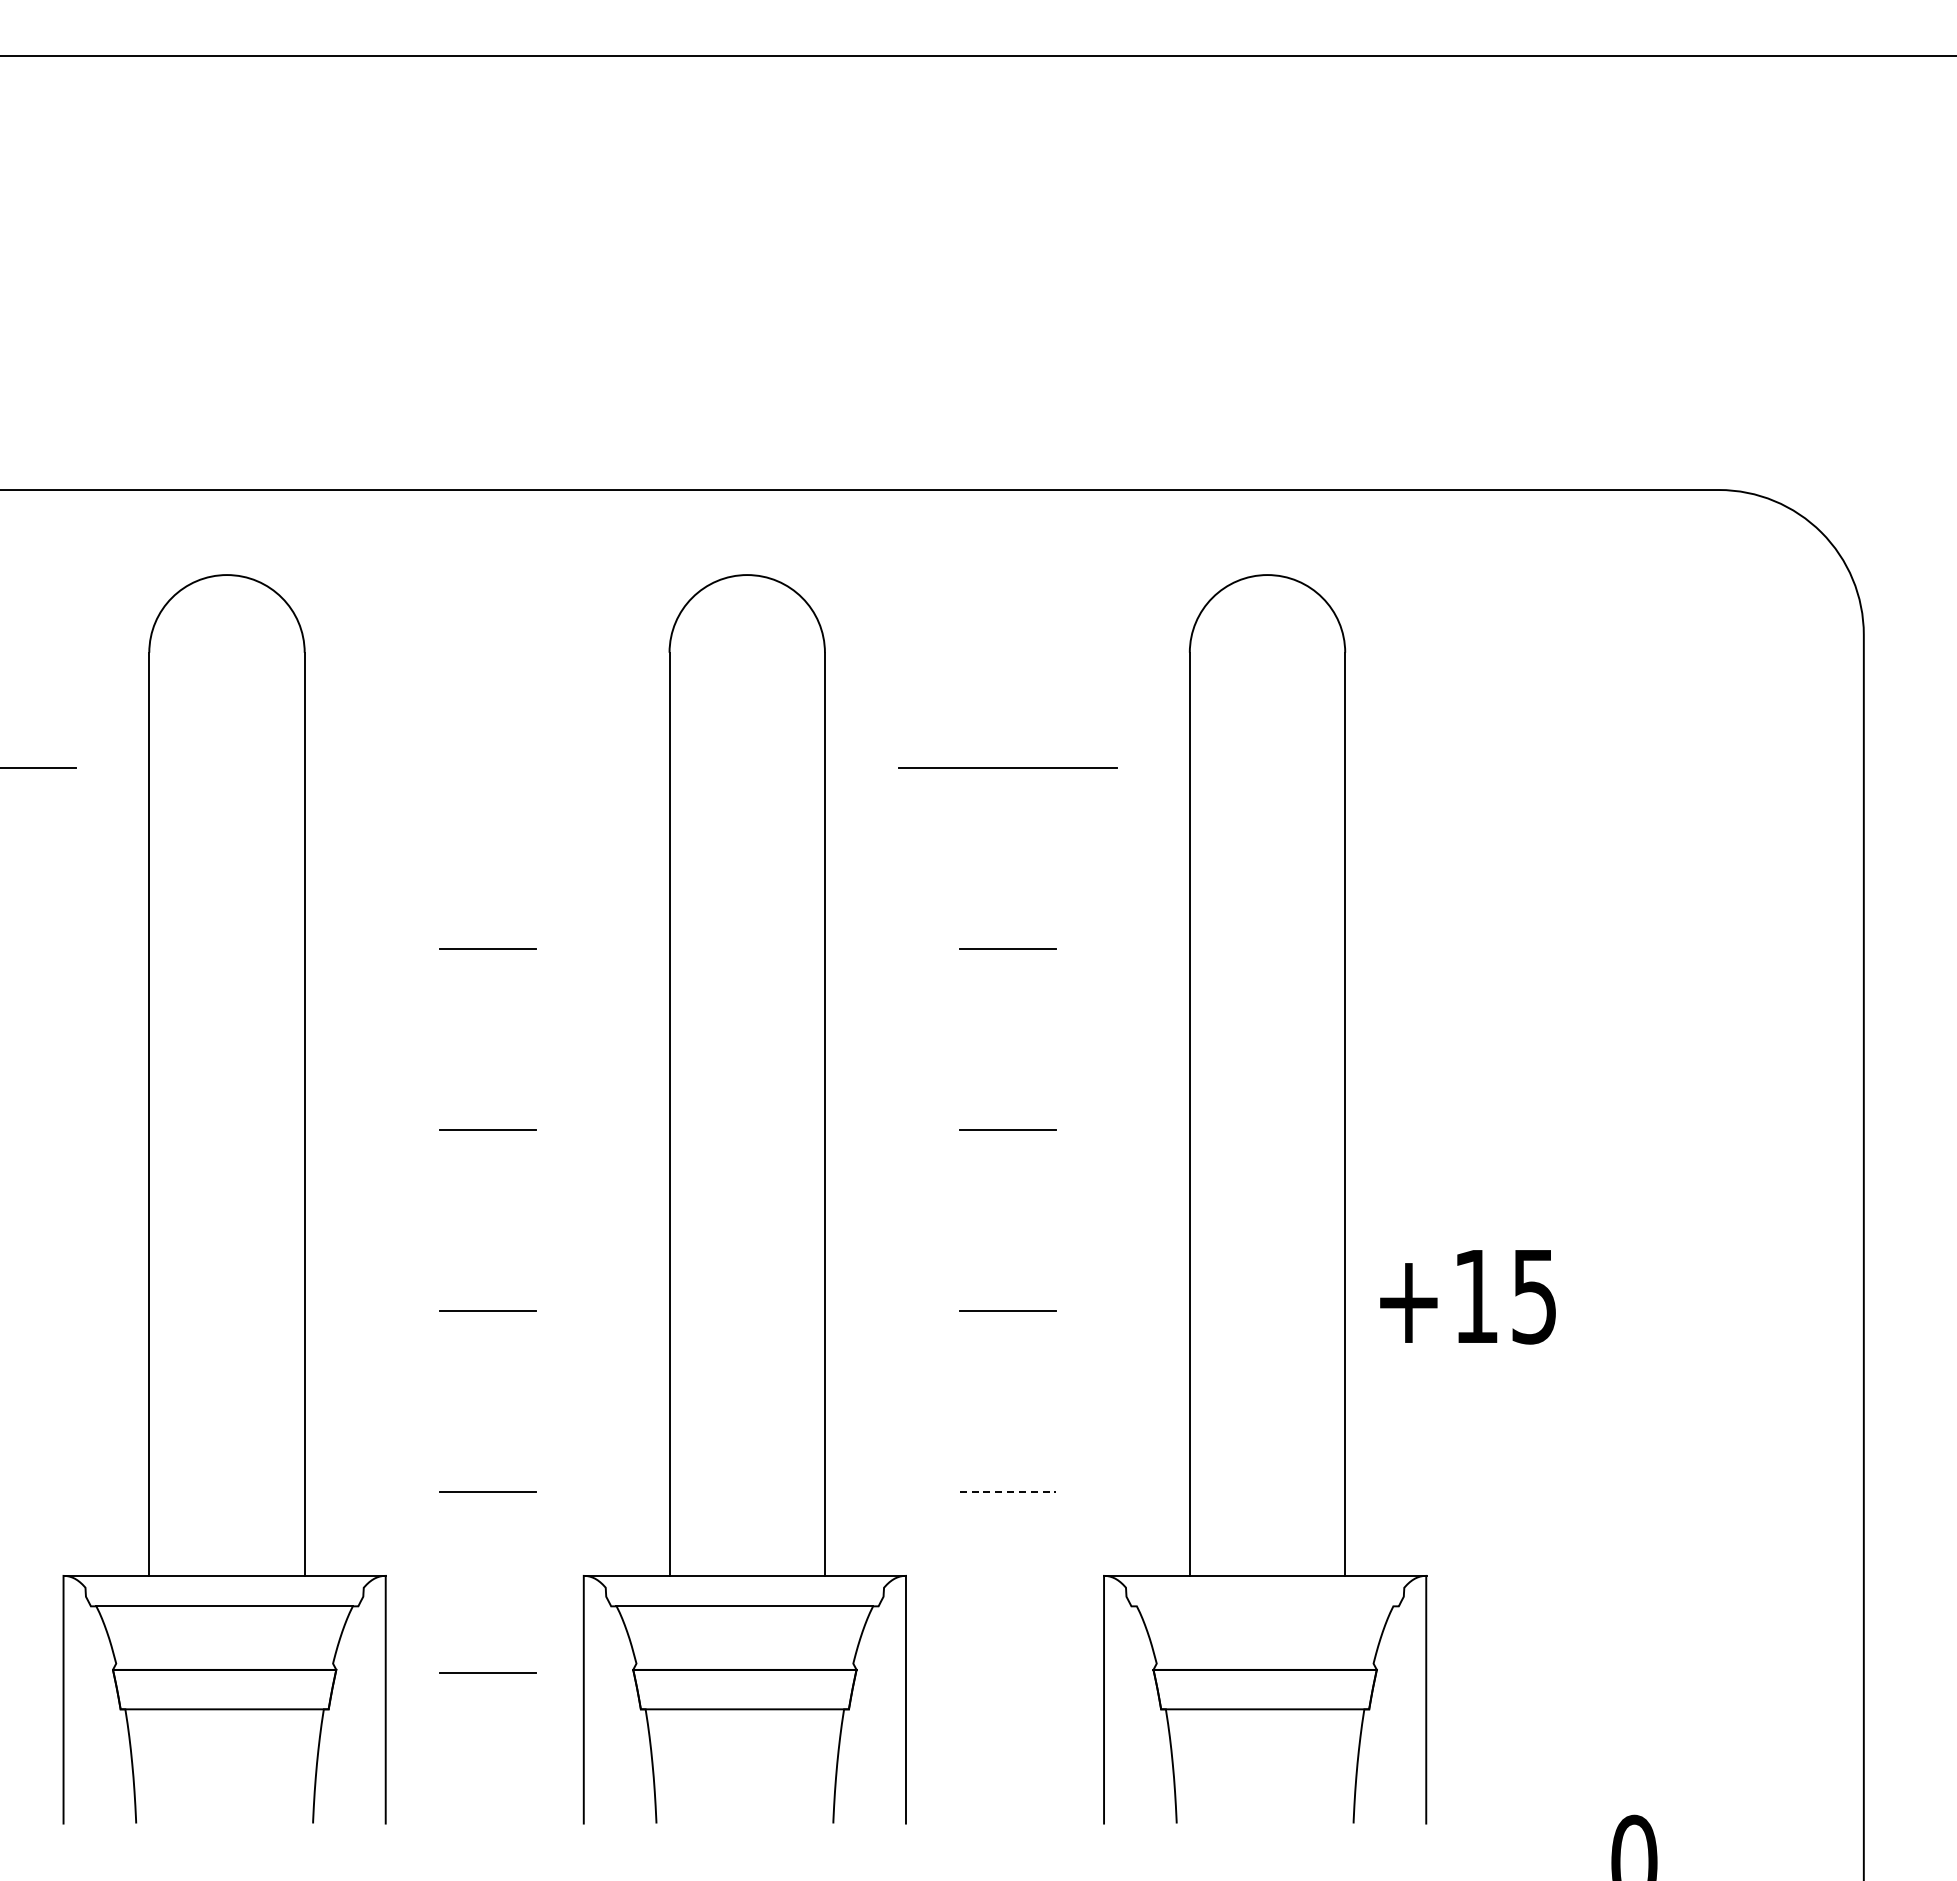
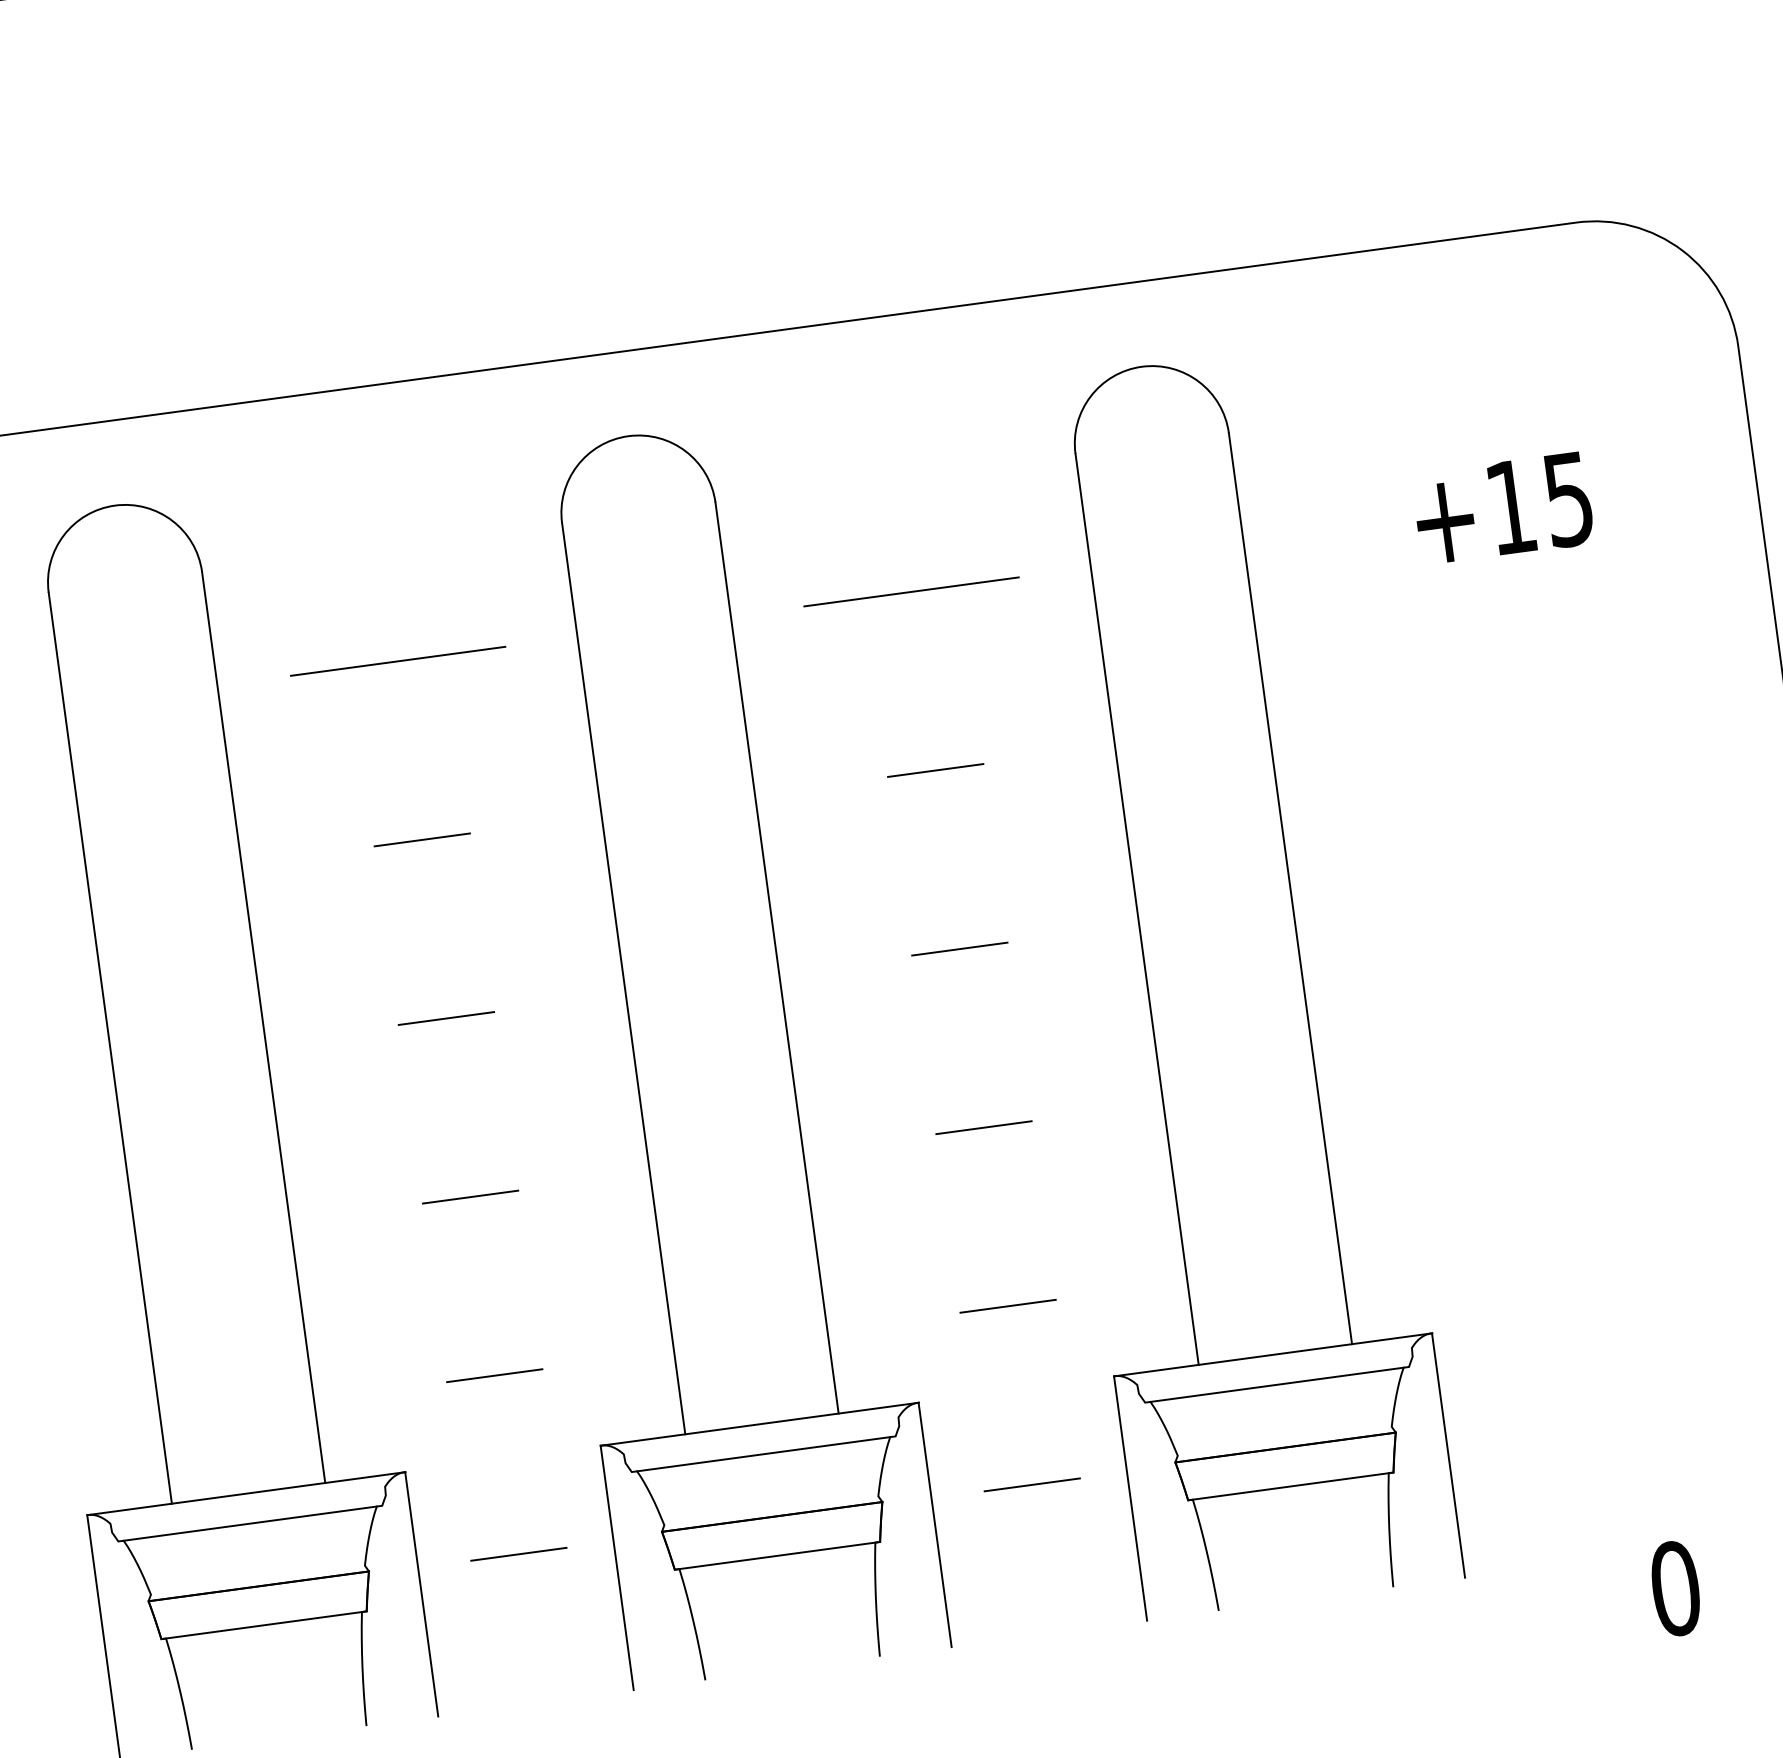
line: (487, 768) -> (397, 661), added
text: (1467, 1297) -> (1502, 509), moved
line: (1008, 1492) -> (1008, 1306), dashed -> solid
line: (1264, 1606) -> (1276, 1385), added
line: (1007, 1672) -> (1031, 1484), added

